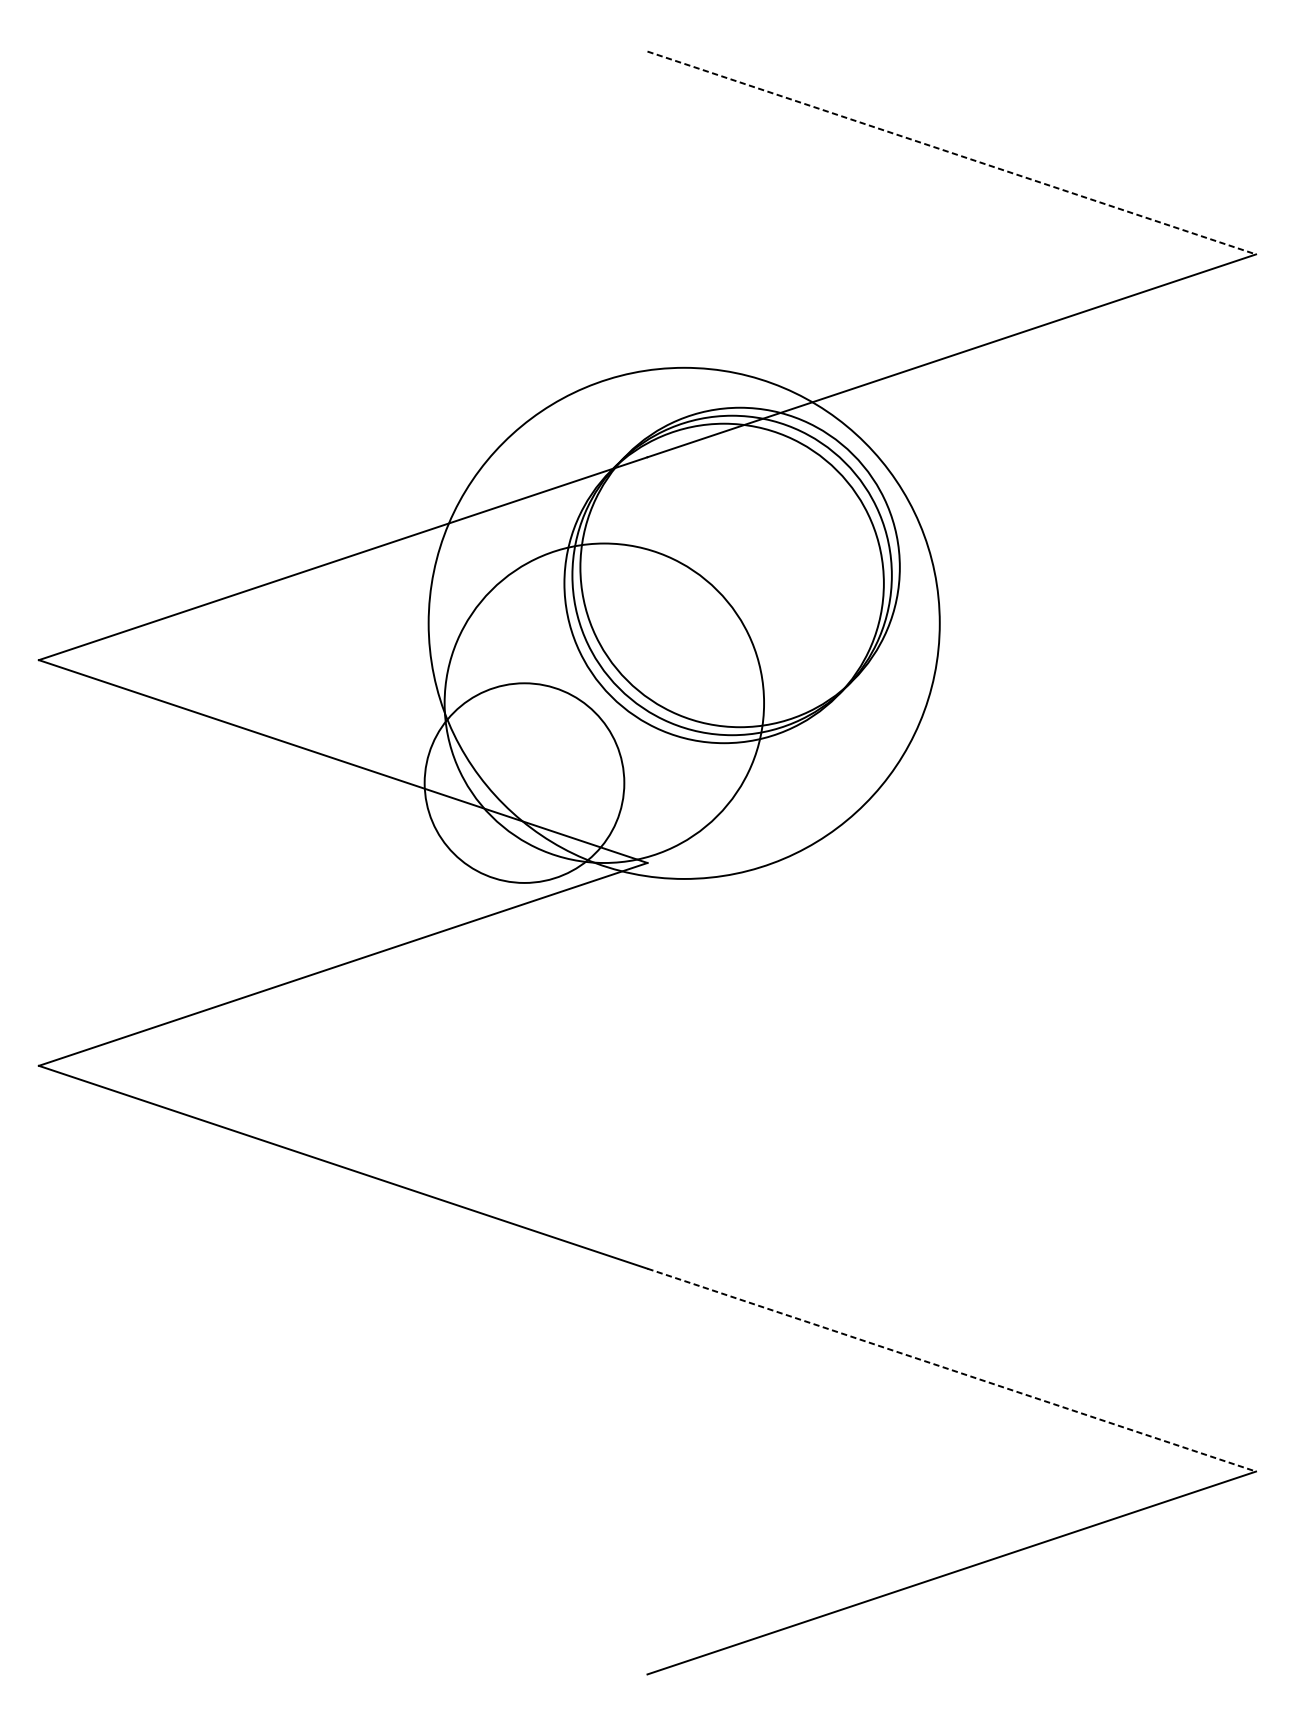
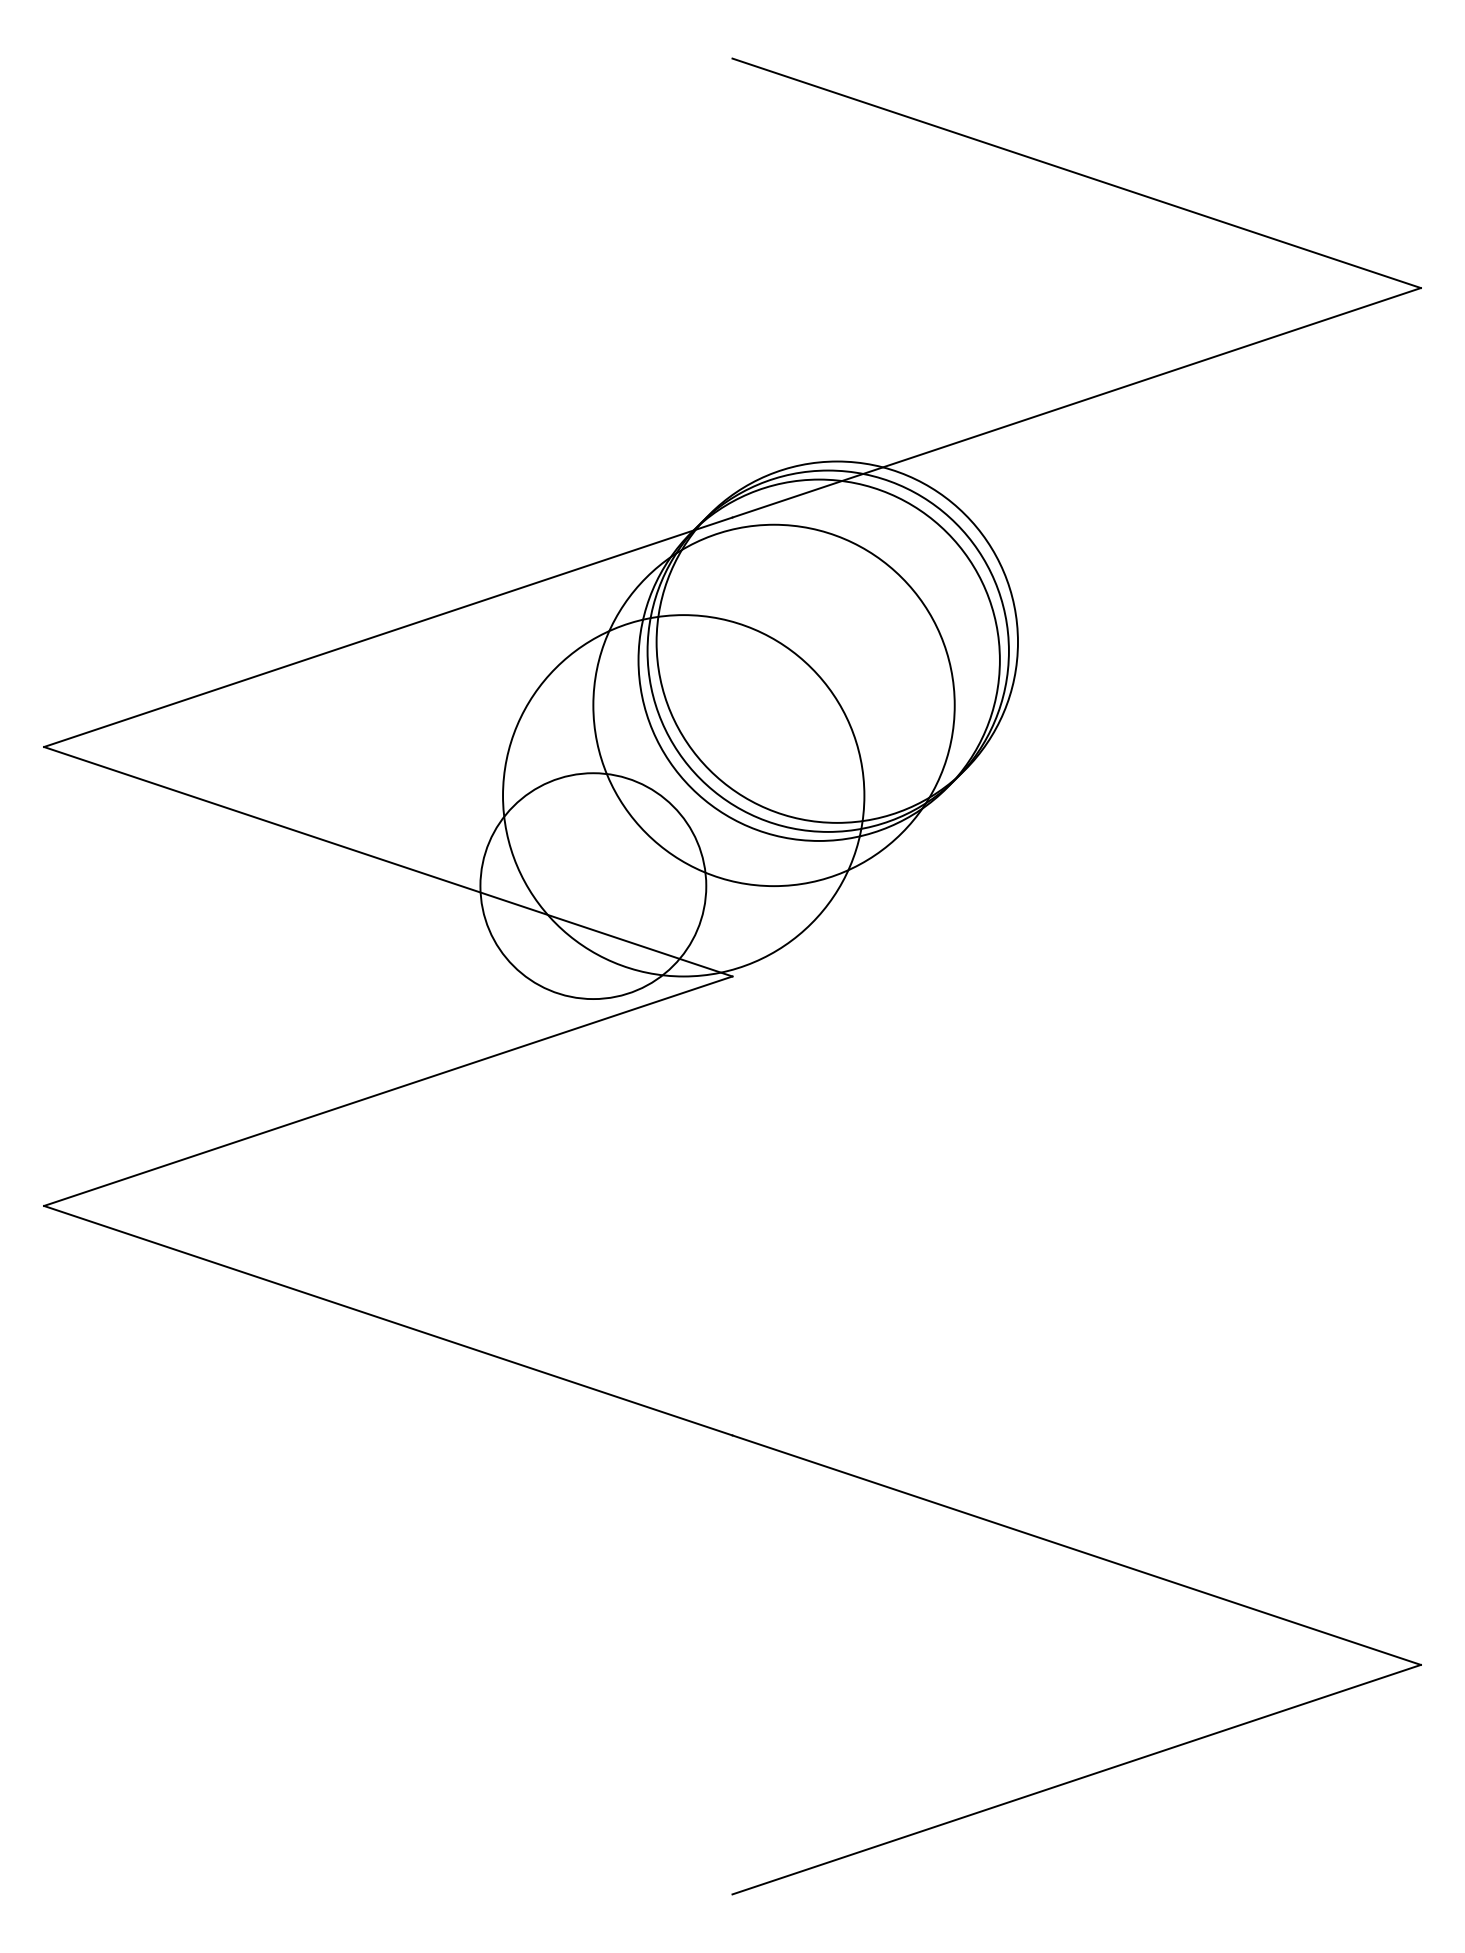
line: (951, 153) -> (1076, 173), dashed -> solid
circle: (683, 623) -> (773, 705), size x0.62
line: (951, 1370) -> (1076, 1550), dashed -> solid

